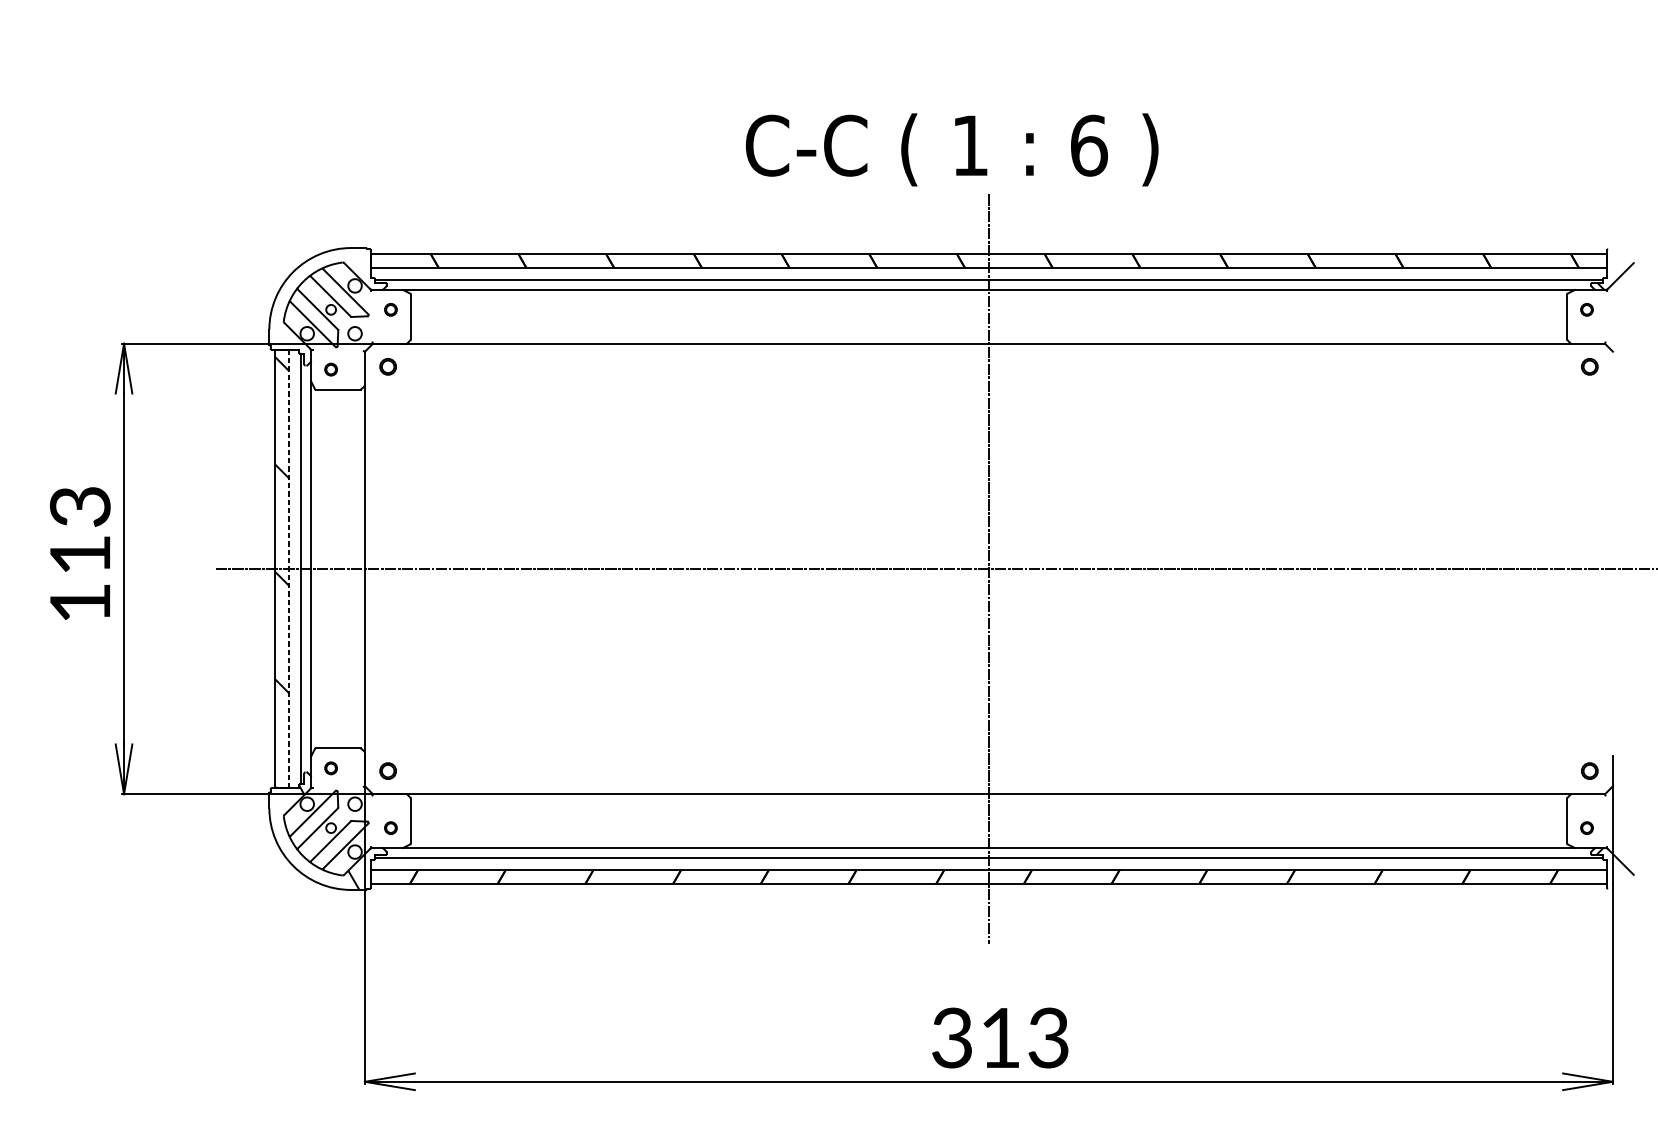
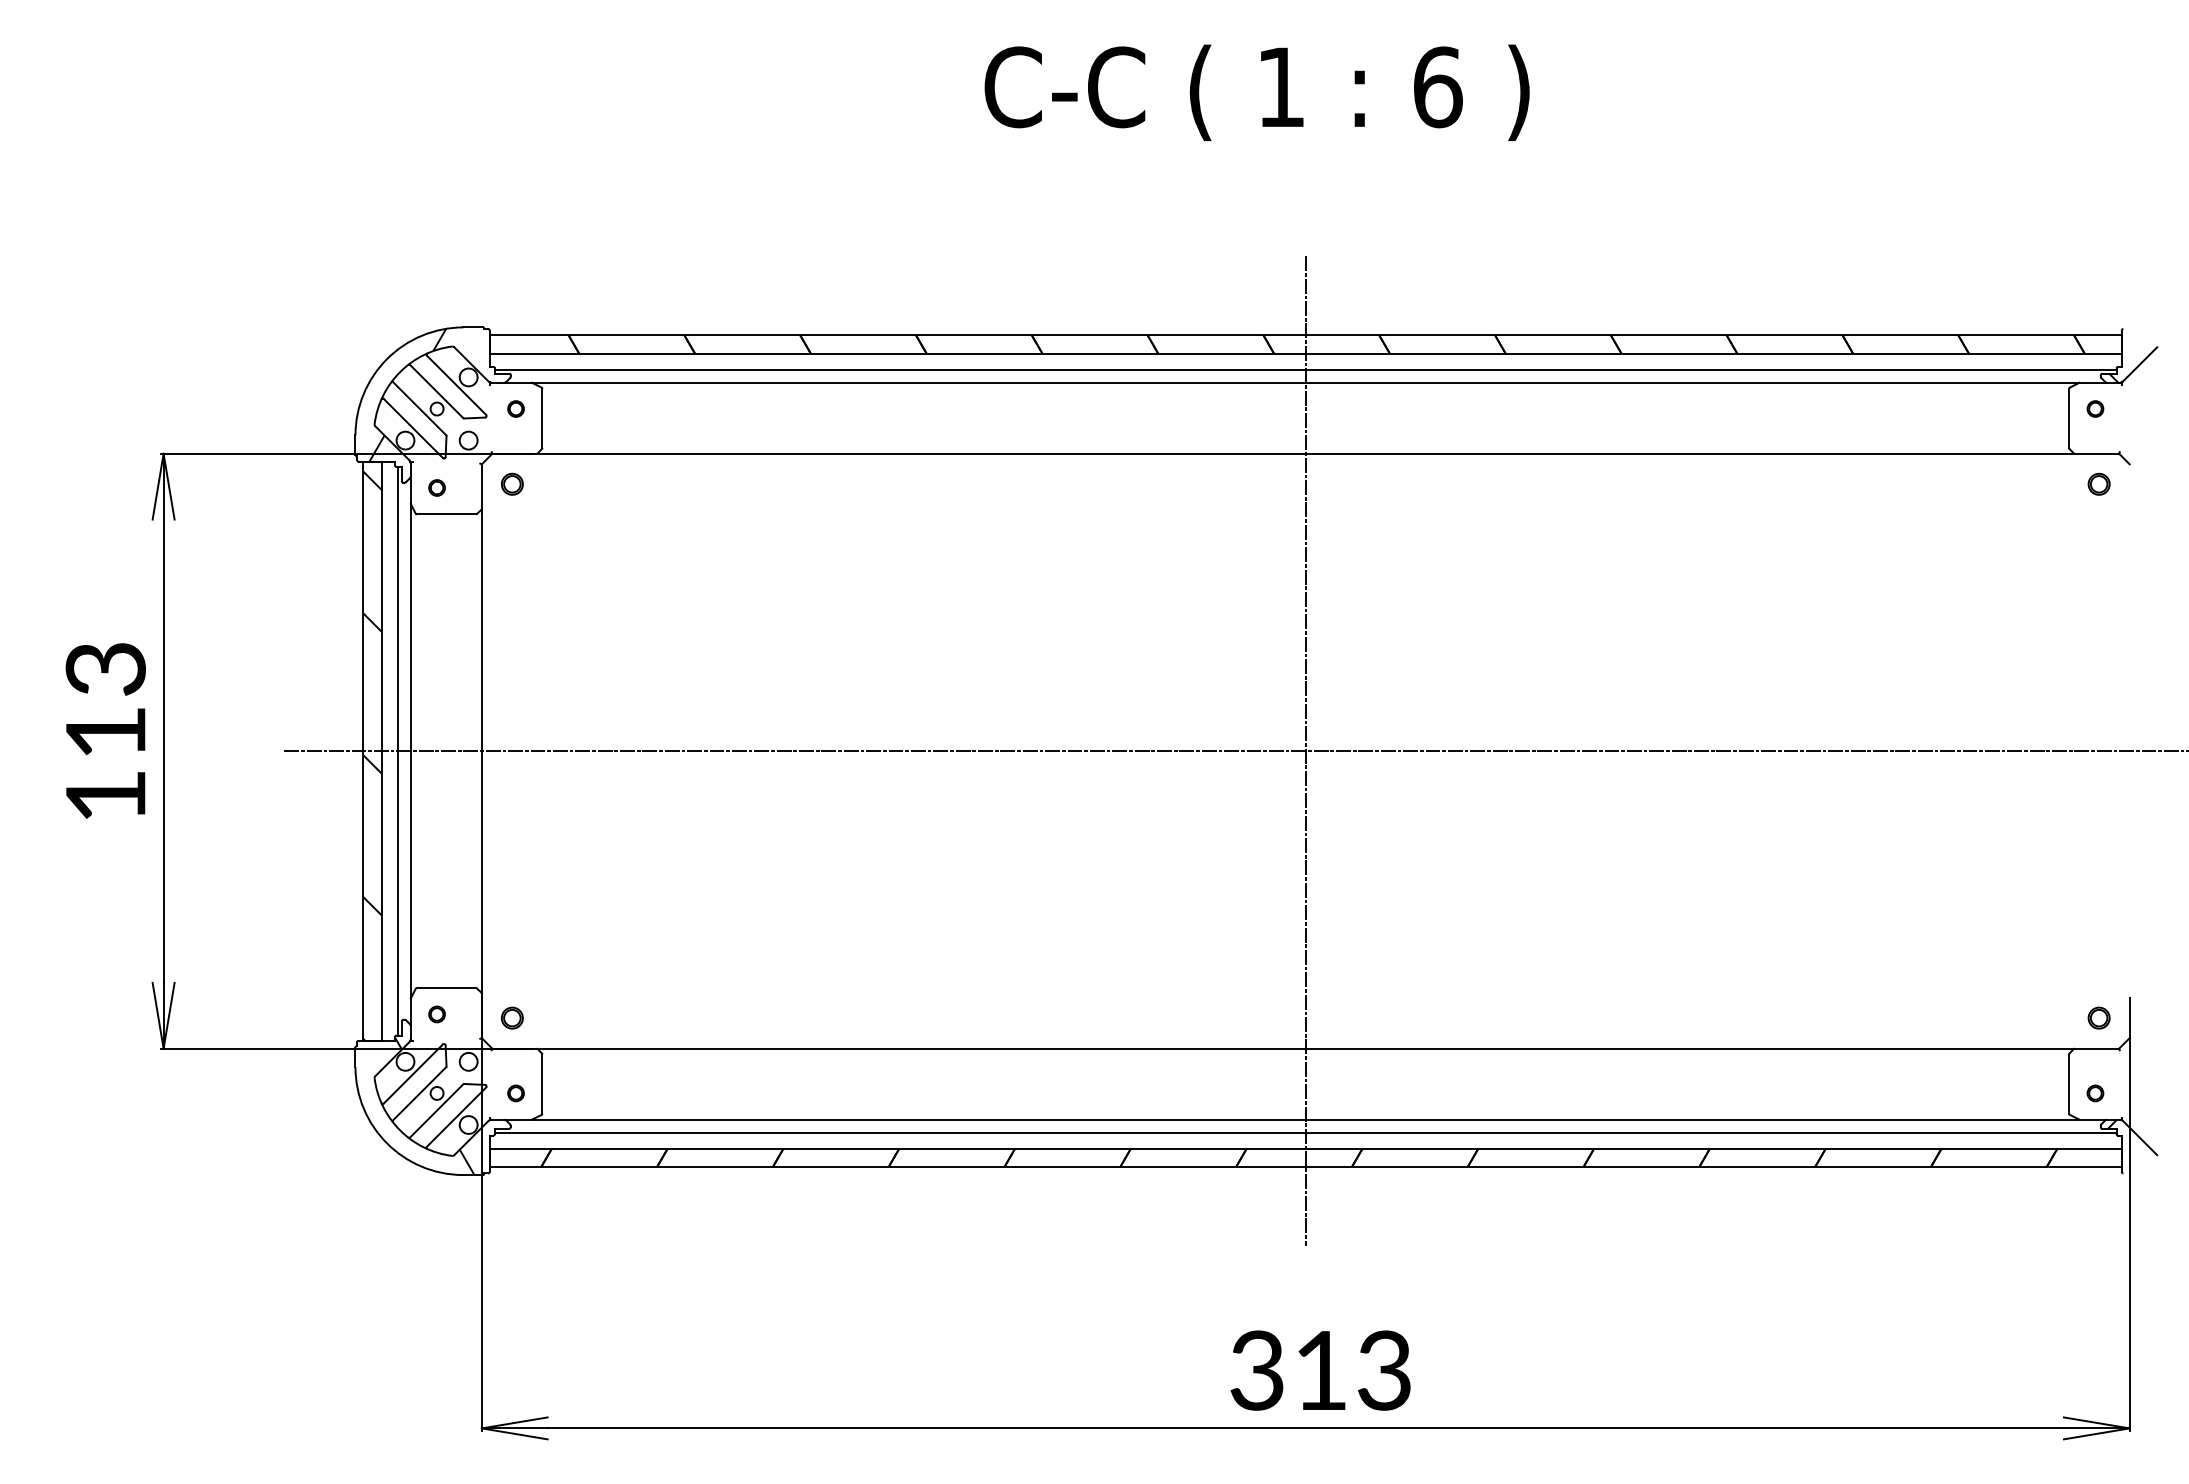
text: (951, 149) -> (1256, 92), moved
hatch: (308, 298) -> (407, 394), added
line: (289, 569) -> (381, 751), dashed -> solid

